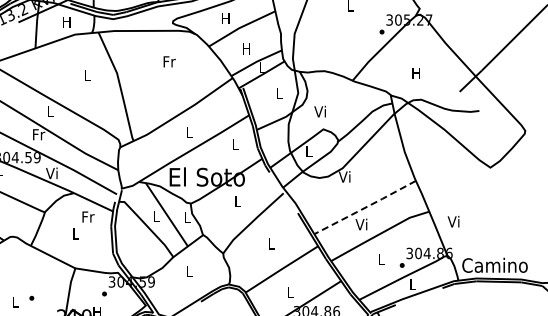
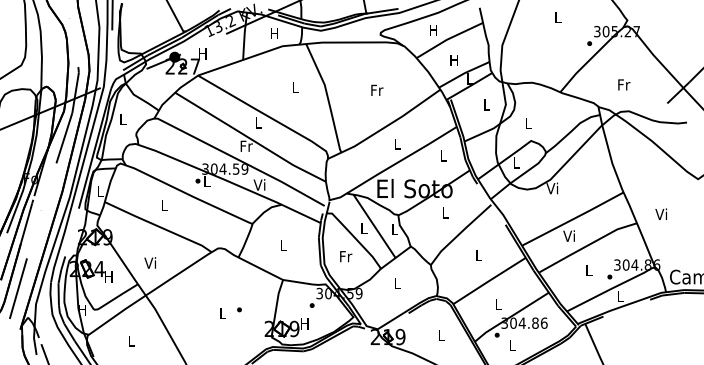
text: (169, 60) -> (377, 89), moved
text: (416, 72) -> (624, 84), H -> Fr
text: (319, 110) -> (527, 122), Vi -> L
line: (365, 207) -> (573, 219), dashed -> solid
text: (88, 216) -> (346, 256), moved
text: (452, 220) -> (660, 213), moved

